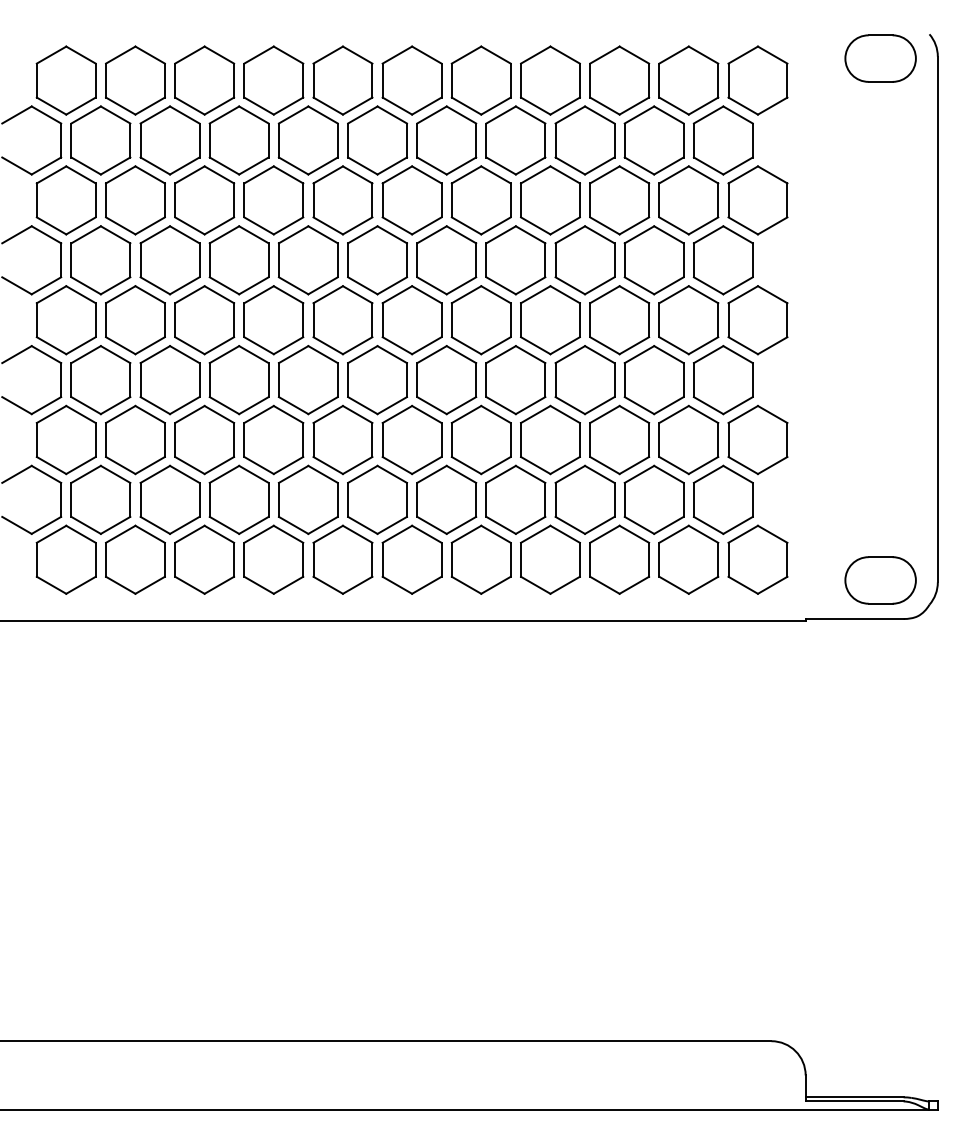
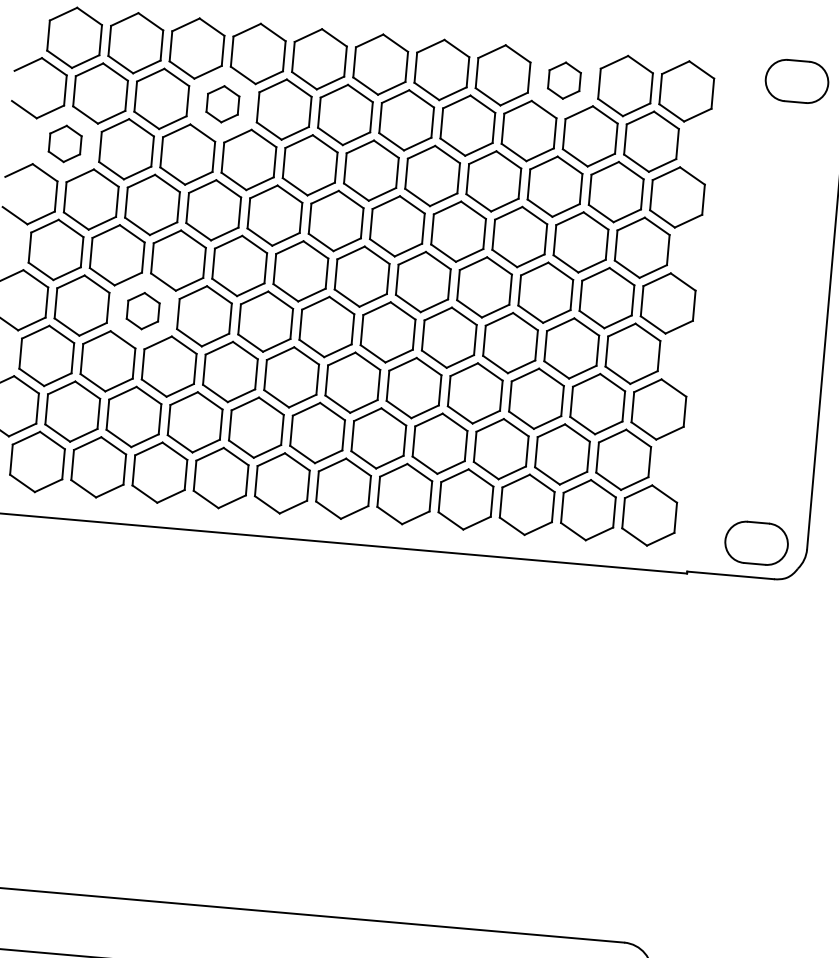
part: (619, 80) -> (564, 80), size x0.6
part: (238, 140) -> (222, 104), size x0.6
part: (65, 200) -> (64, 143), size x0.6
part: (169, 380) -> (142, 311), size x0.6

